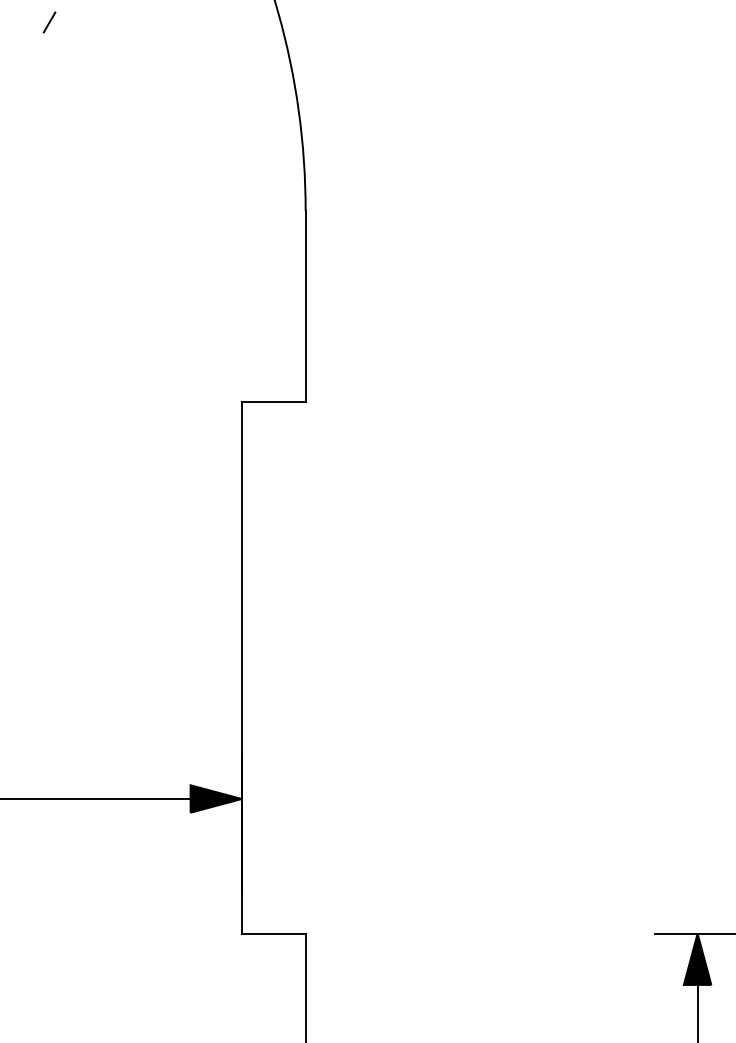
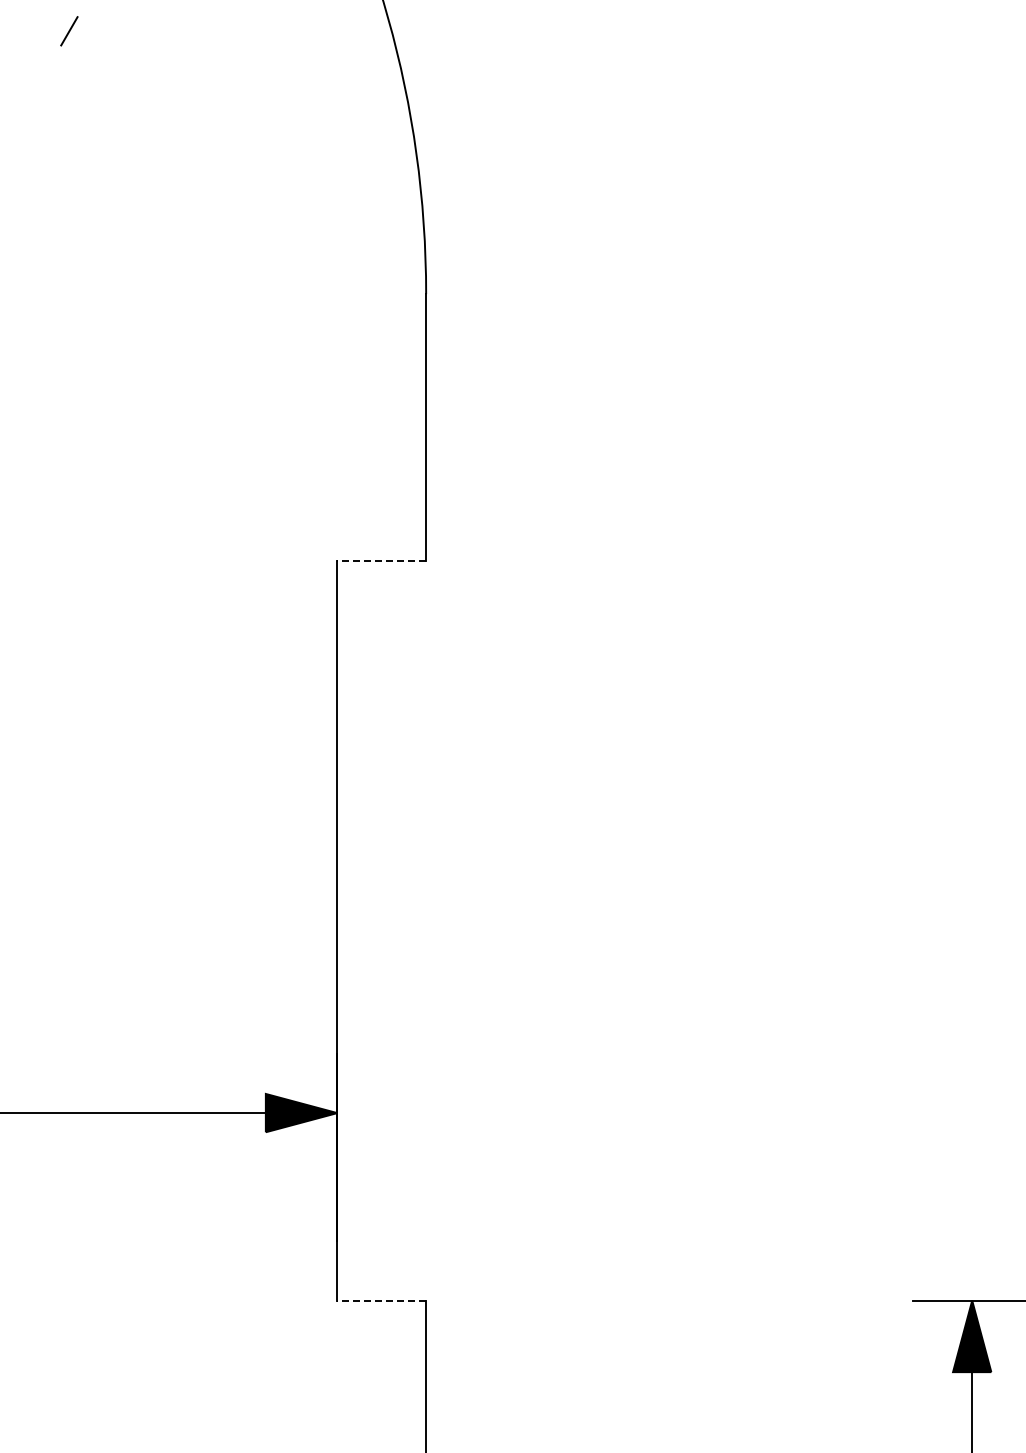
line: (273, 402) -> (381, 560), solid -> dashed
line: (273, 933) -> (381, 1300), solid -> dashed

